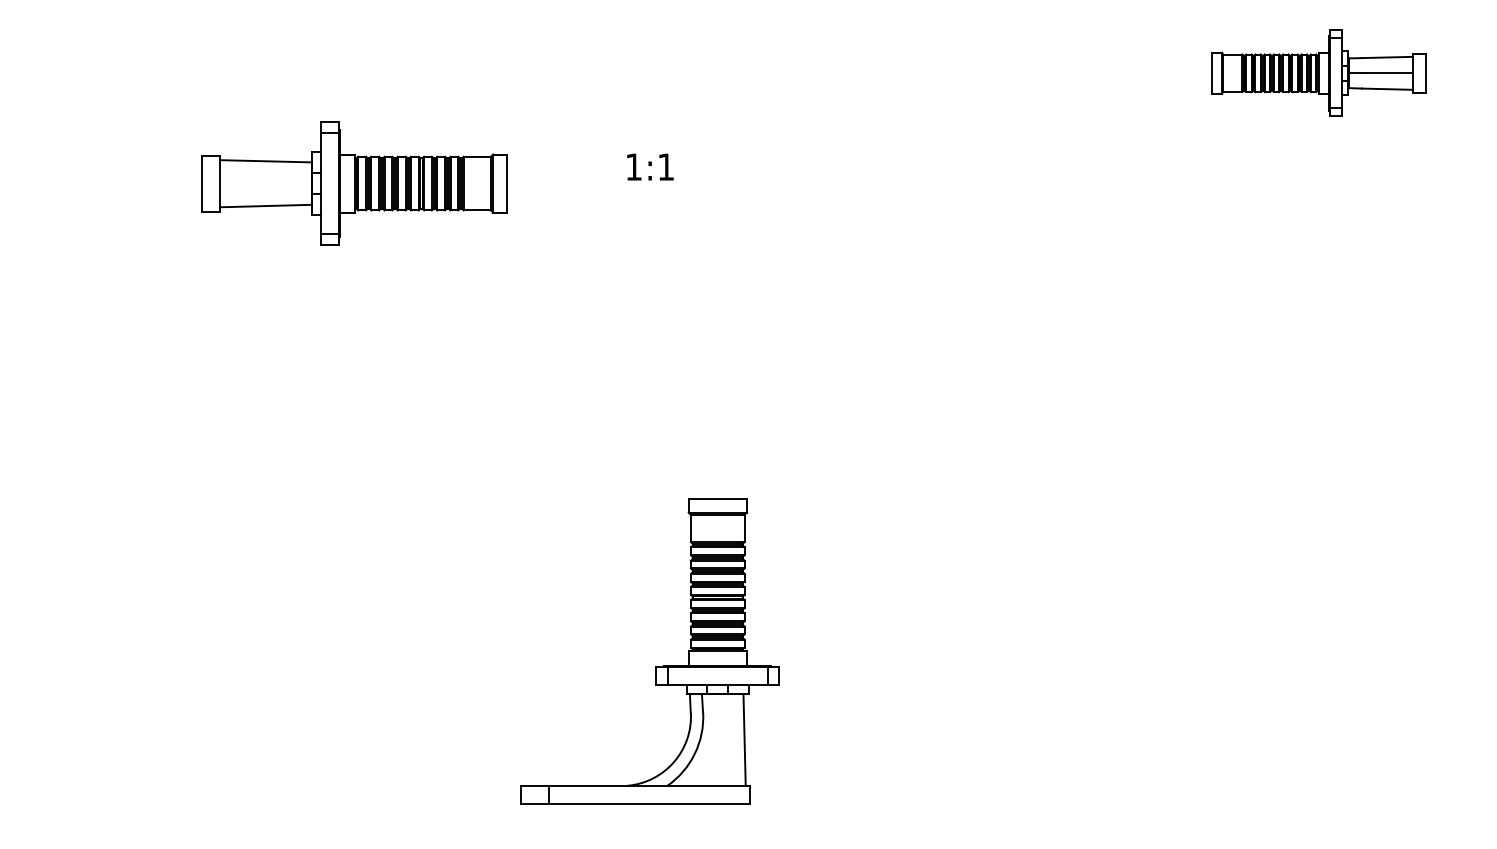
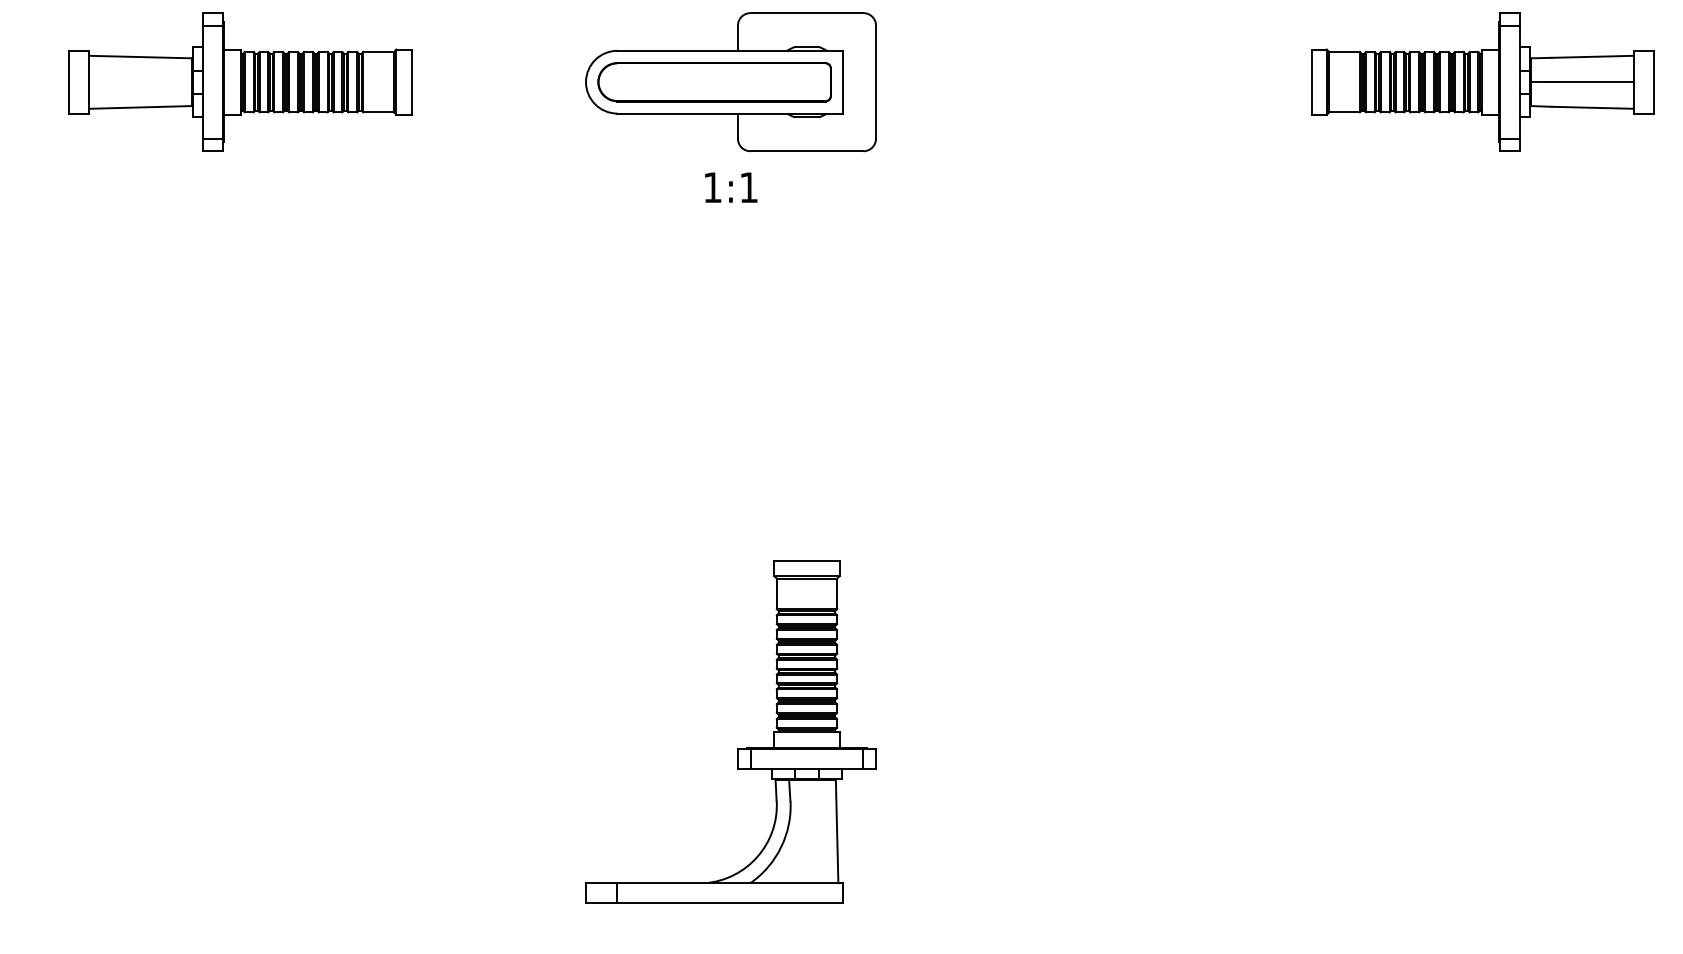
part: (1318, 72) -> (1482, 81), size x1.43
part: (649, 73) -> (730, 82), added
part: (354, 183) -> (240, 81), moved

